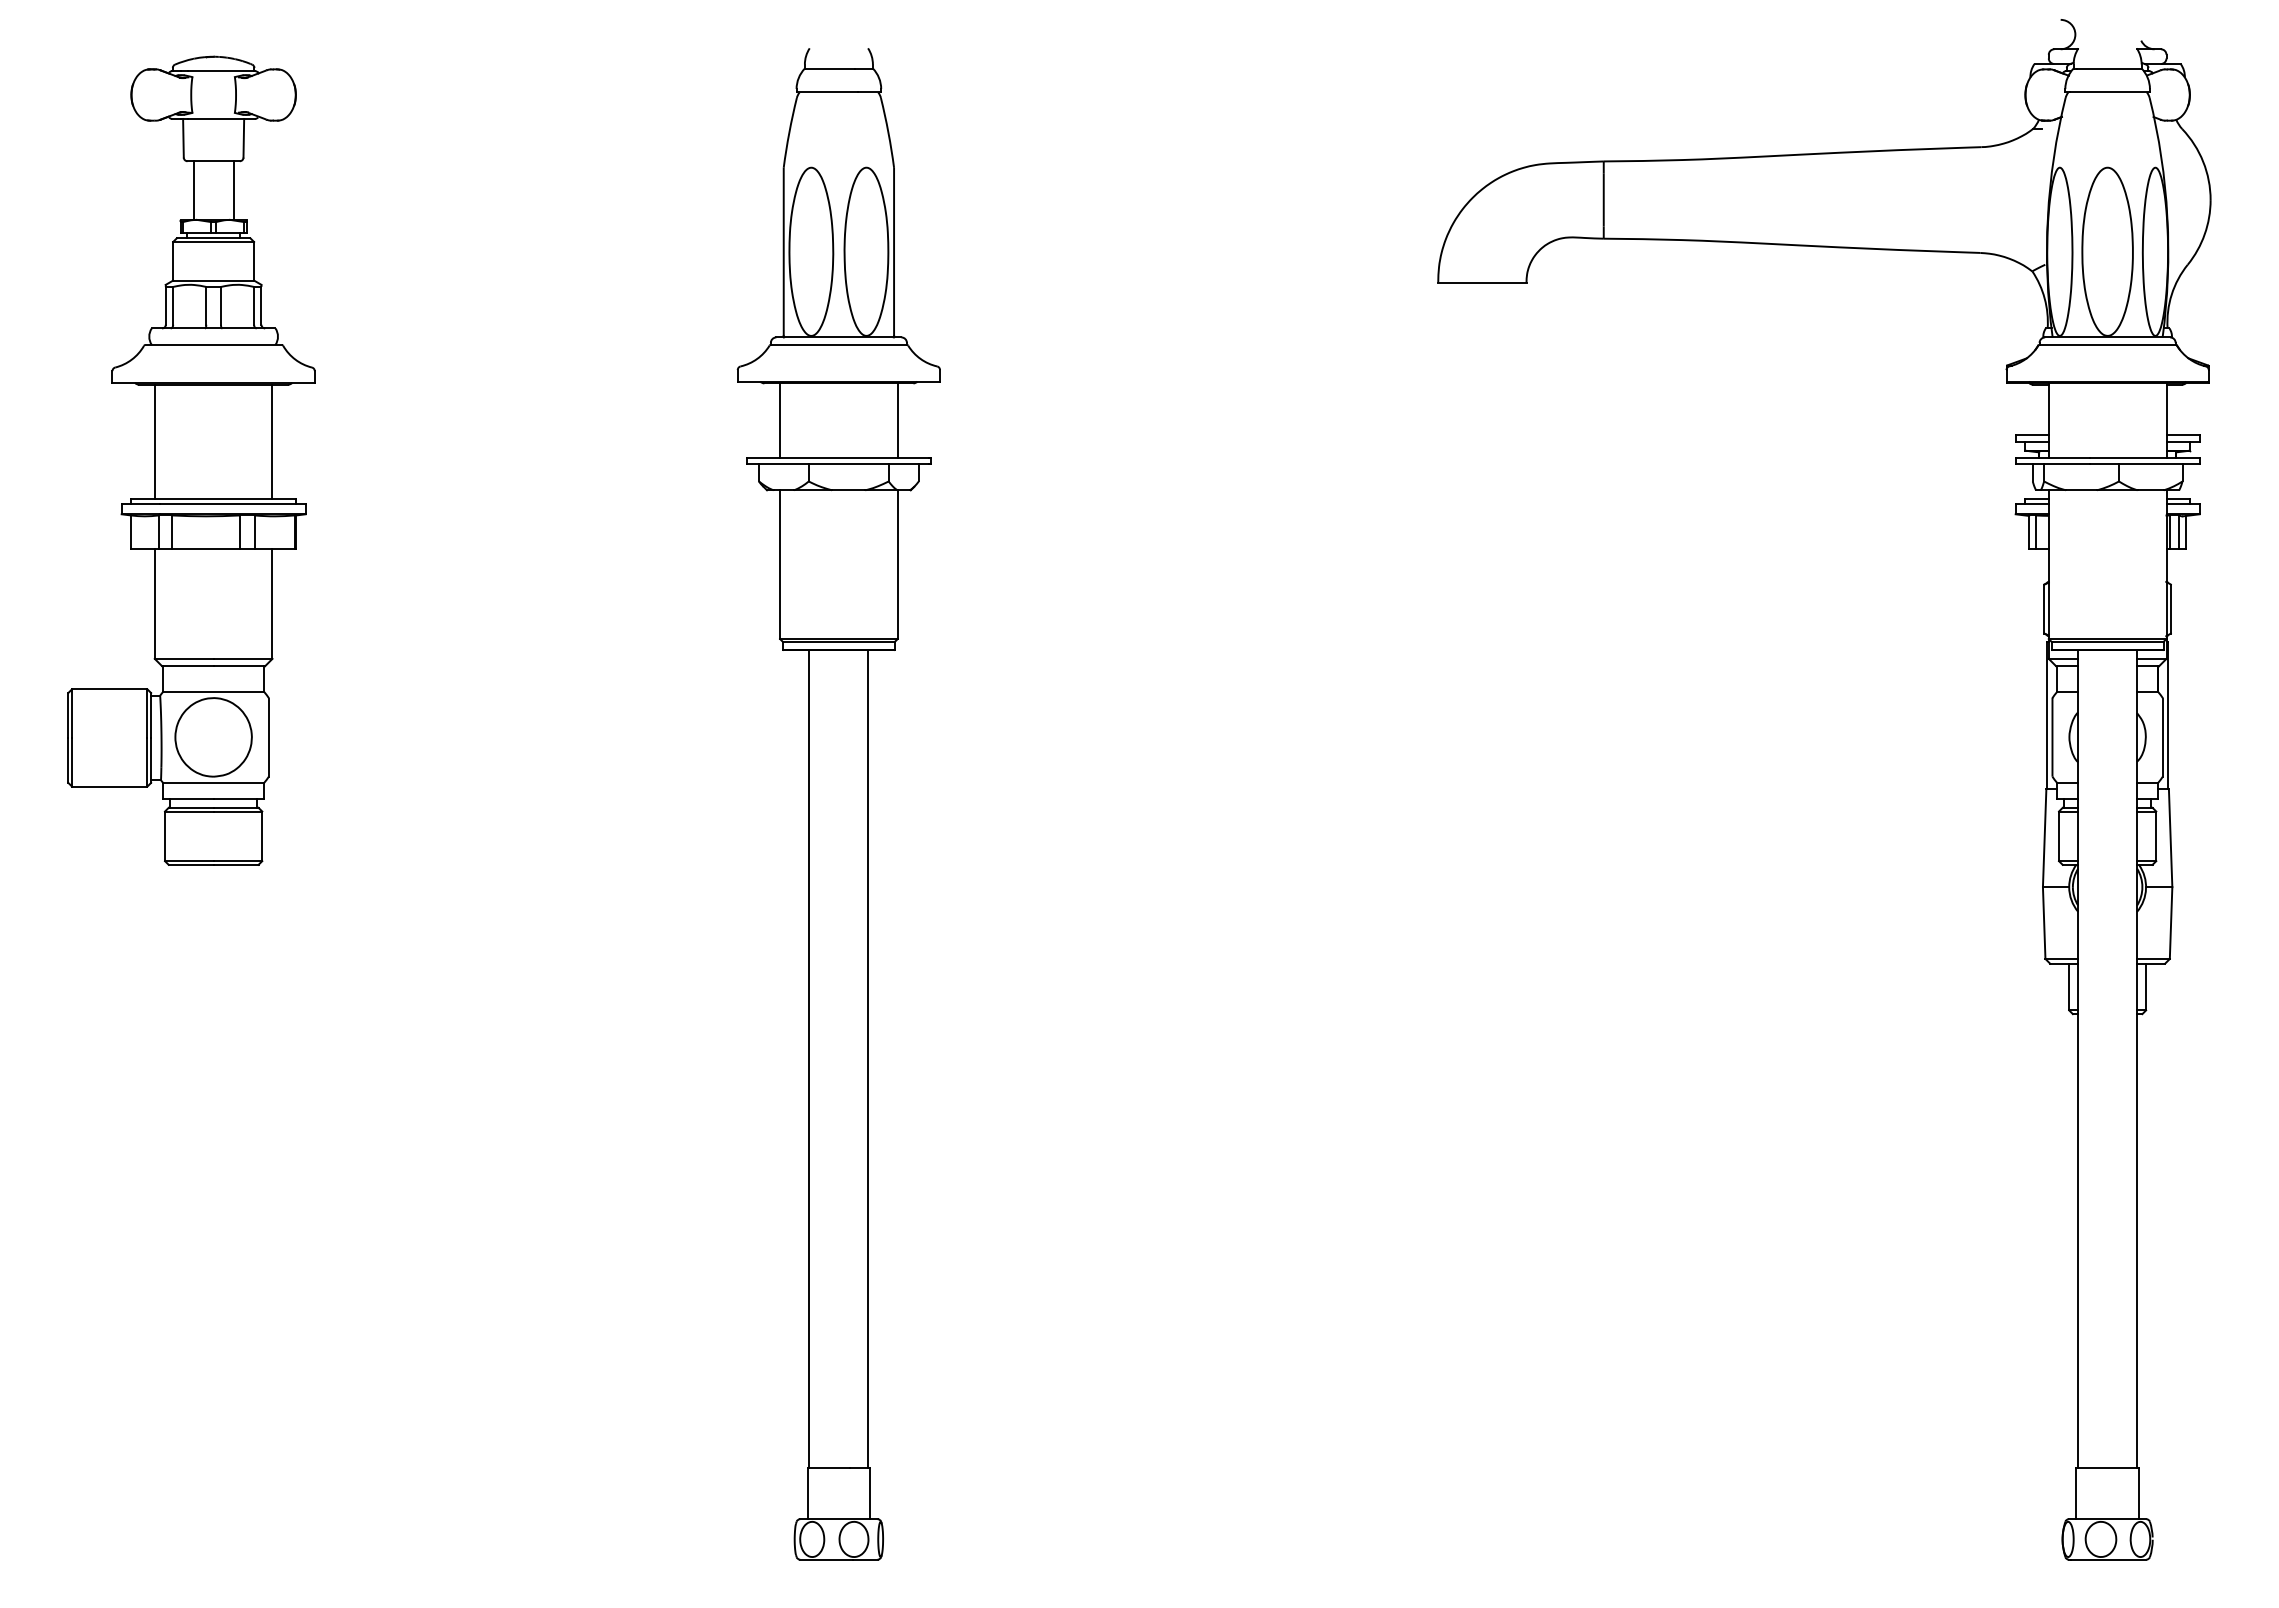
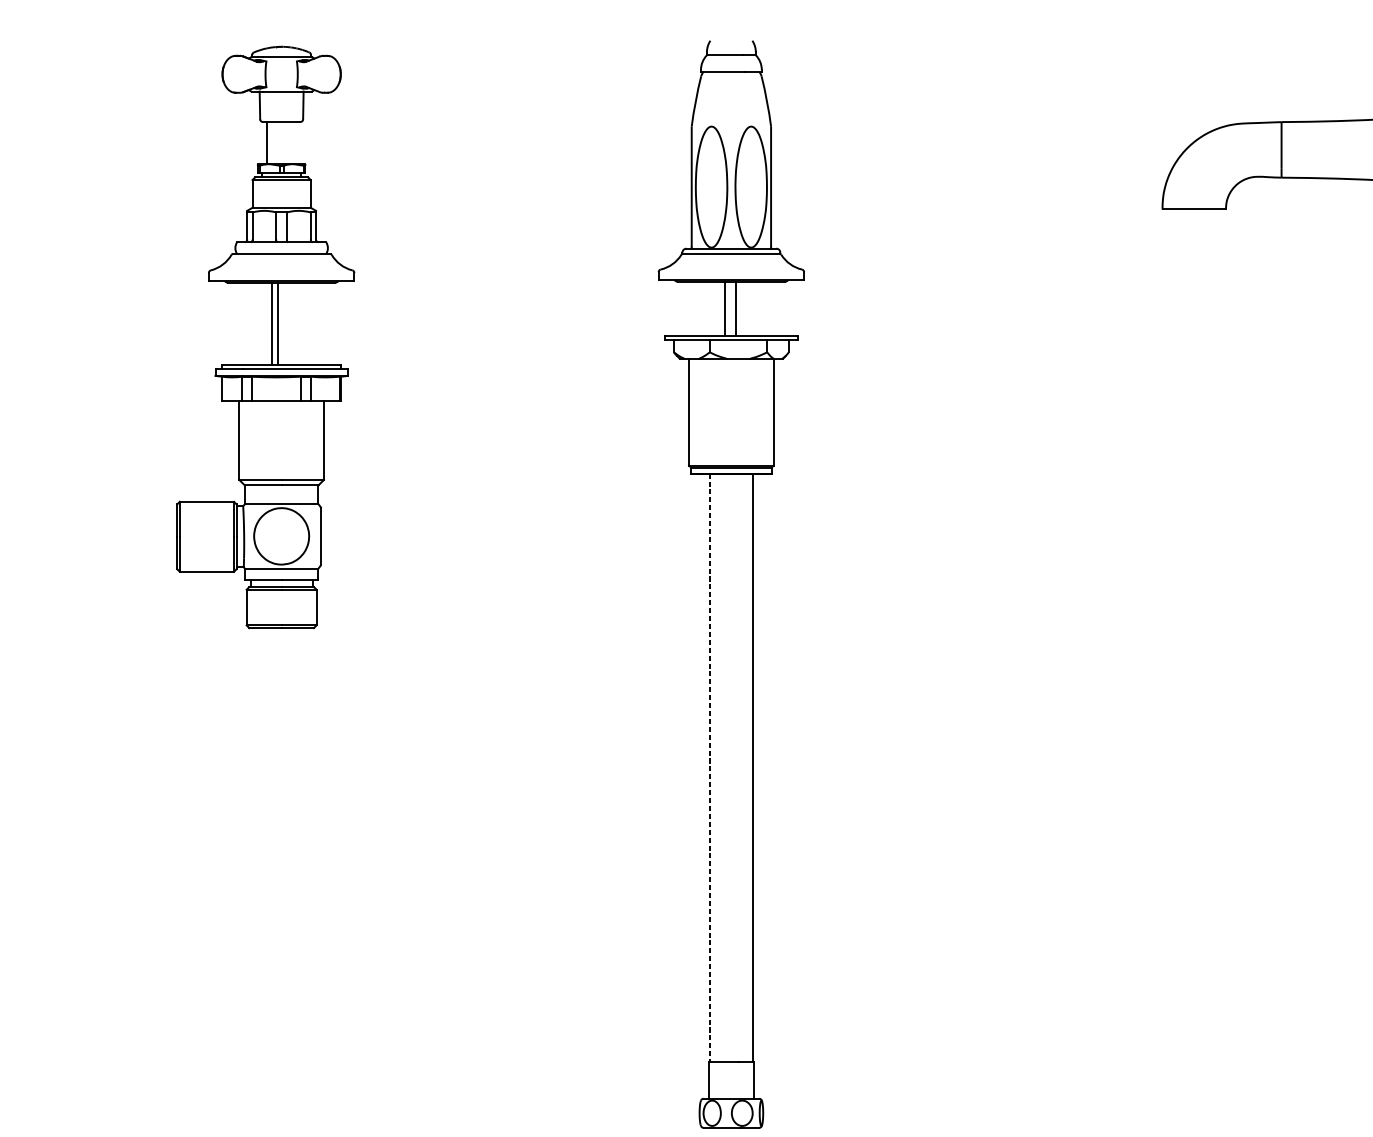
line: (233, 190) -> (295, 143), removed
line: (780, 420) -> (725, 308), moved
line: (897, 420) -> (735, 308), moved
line: (154, 441) -> (277, 323), moved
line: (272, 441) -> (272, 323), moved
line: (809, 1058) -> (710, 767), solid -> dashed

